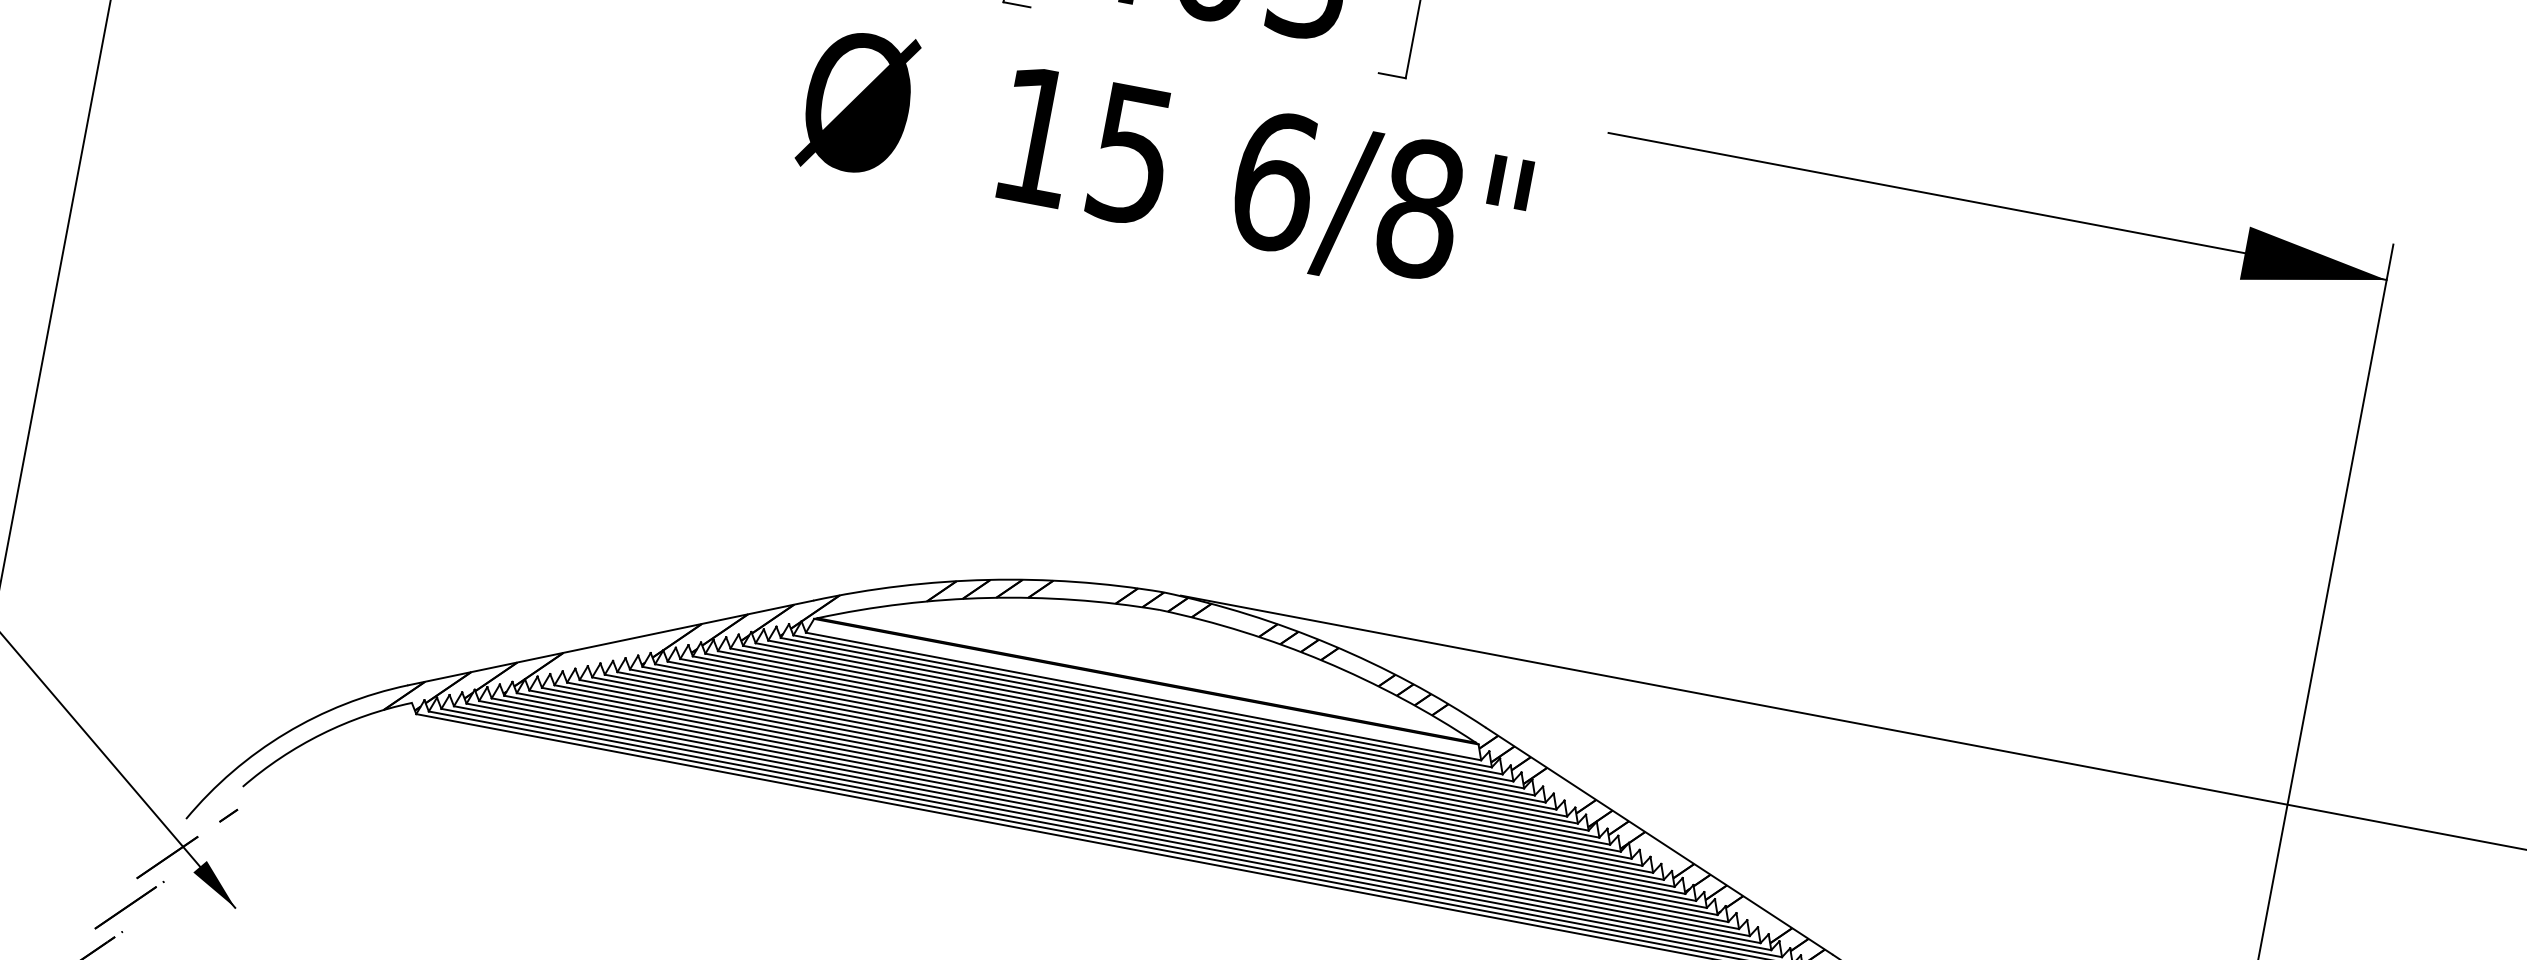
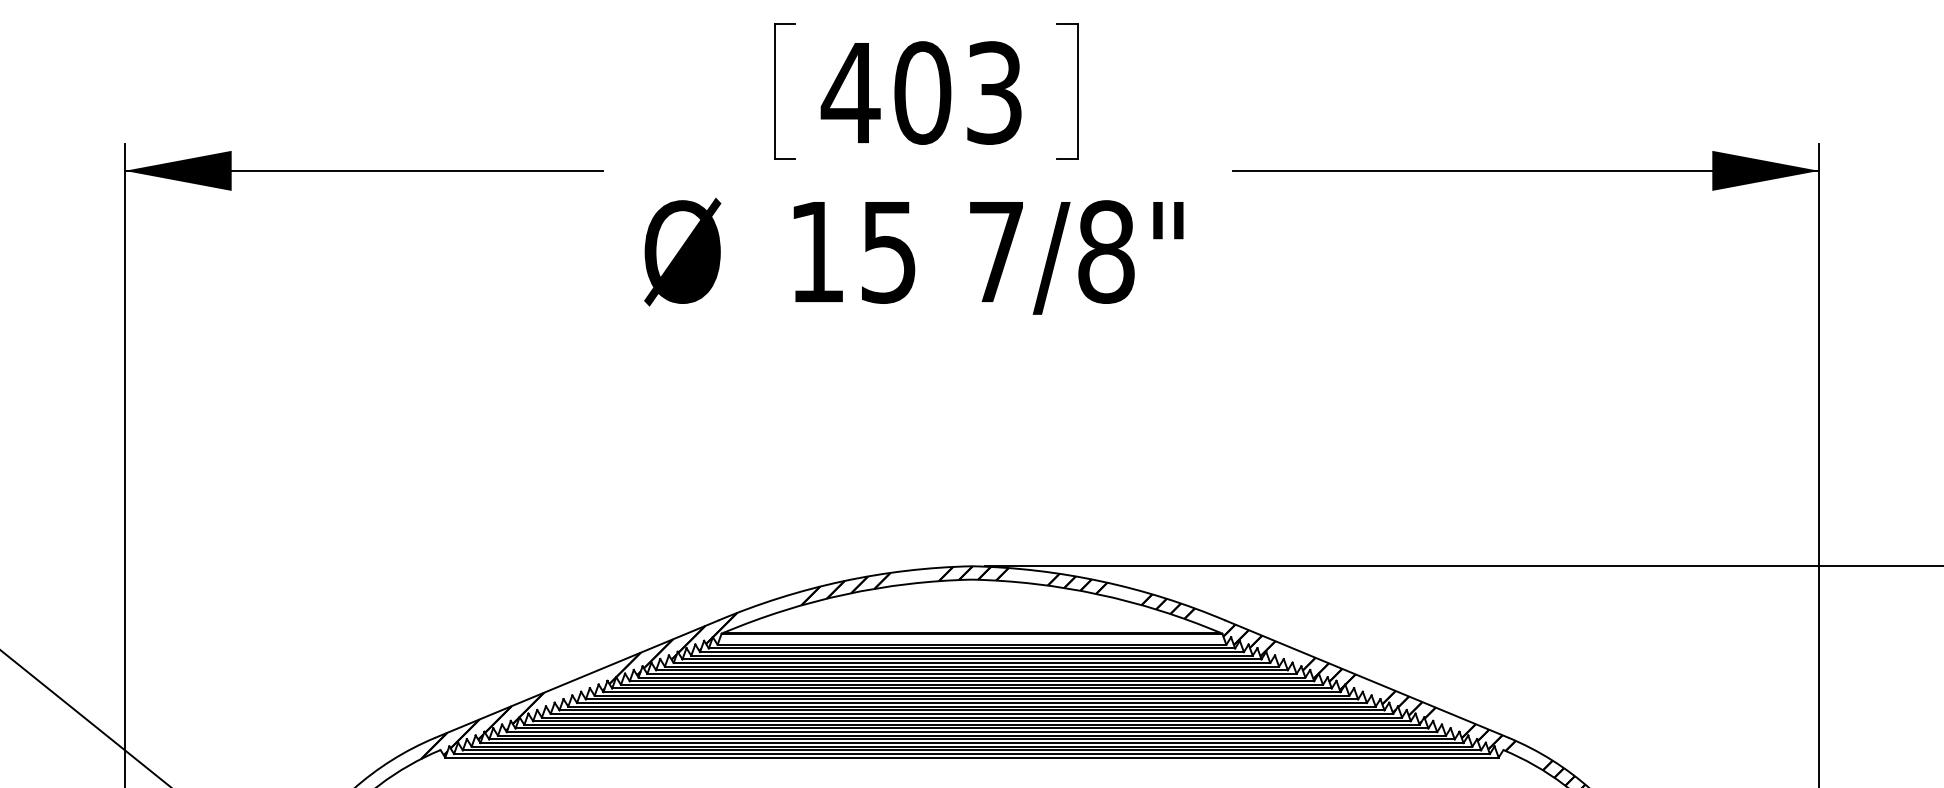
text: (1274, 180) -> (996, 251), 6/8" -> 7/8"

